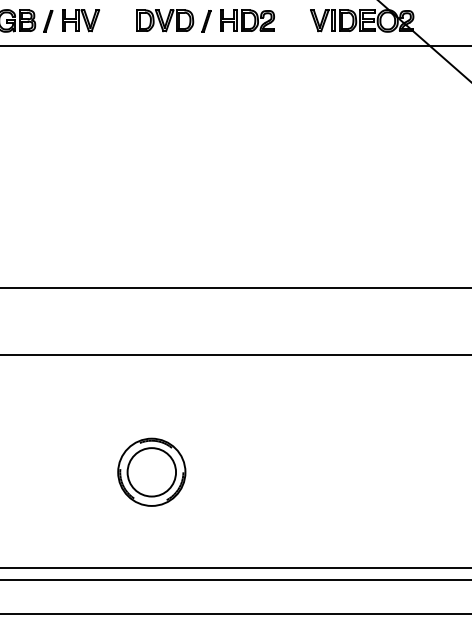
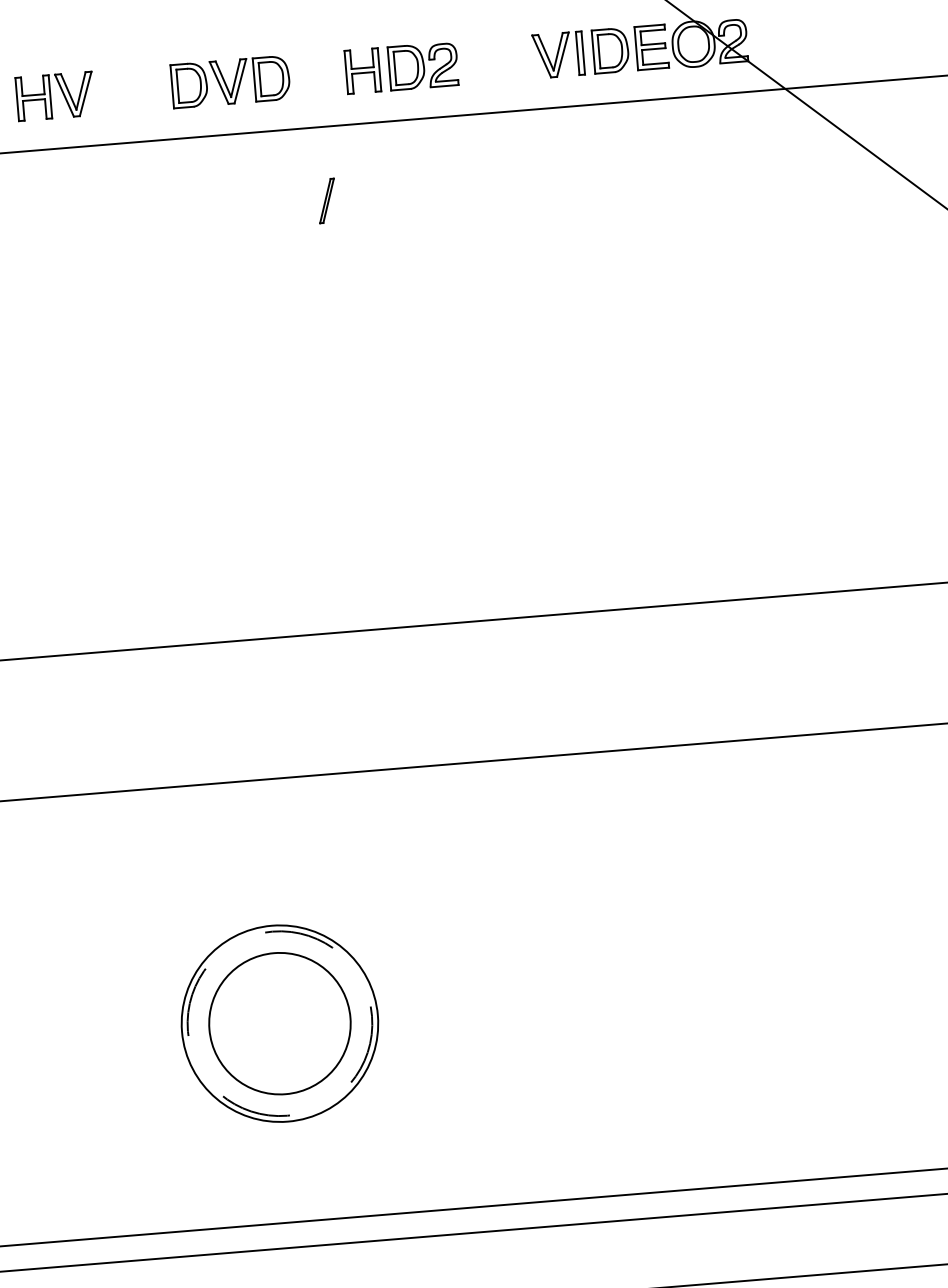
line: (206, 21) -> (326, 201), moved
part: (151, 471) -> (279, 1021), size x1.4

